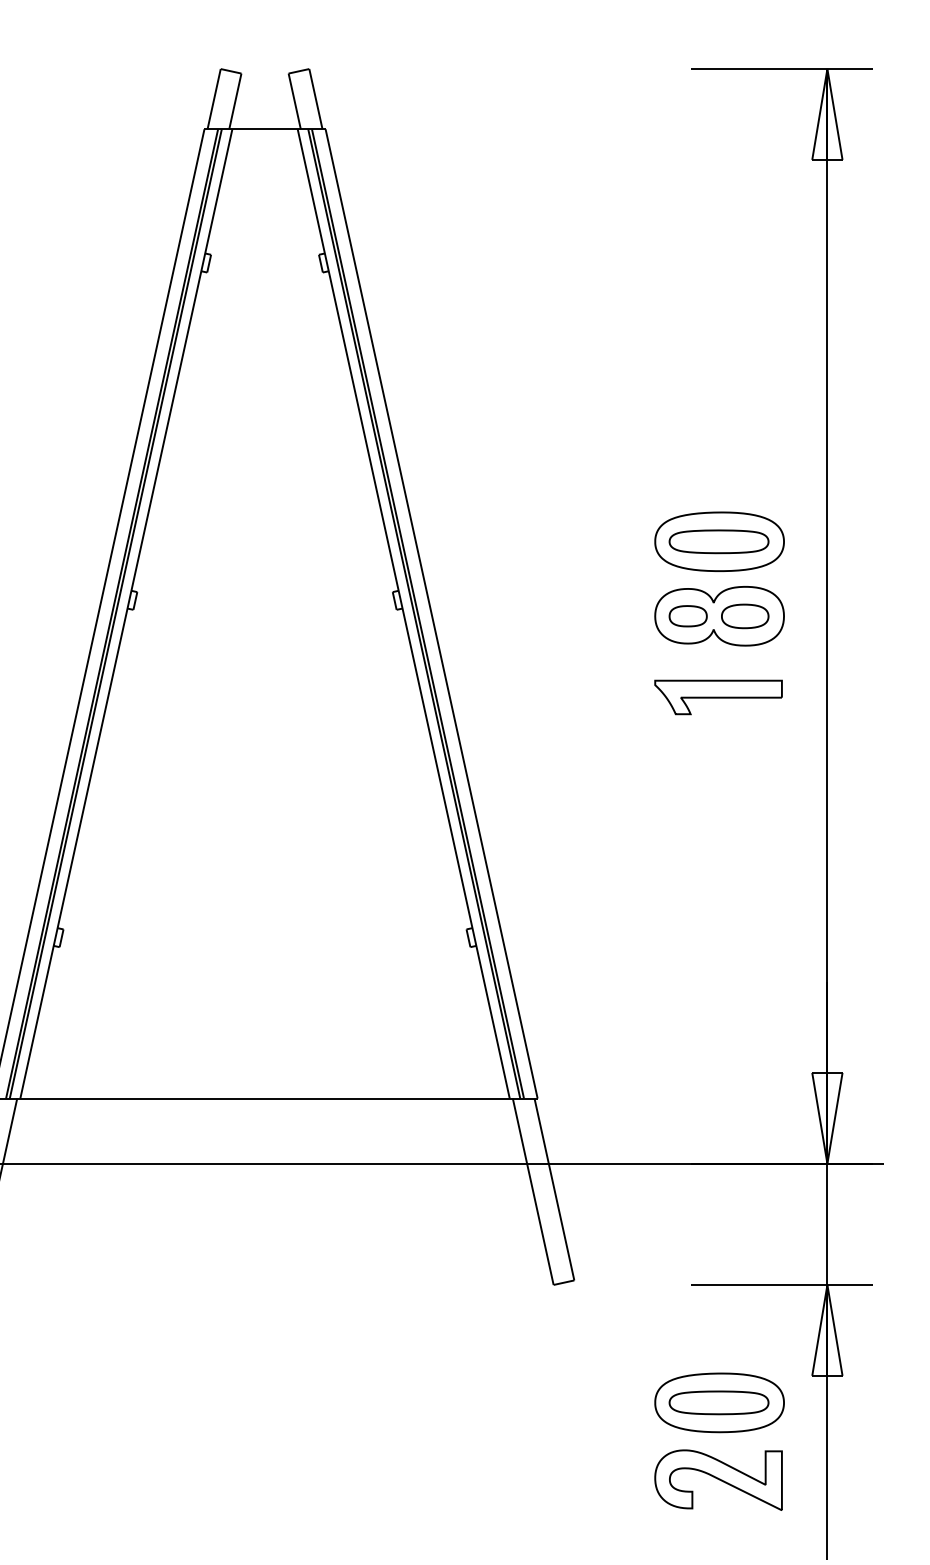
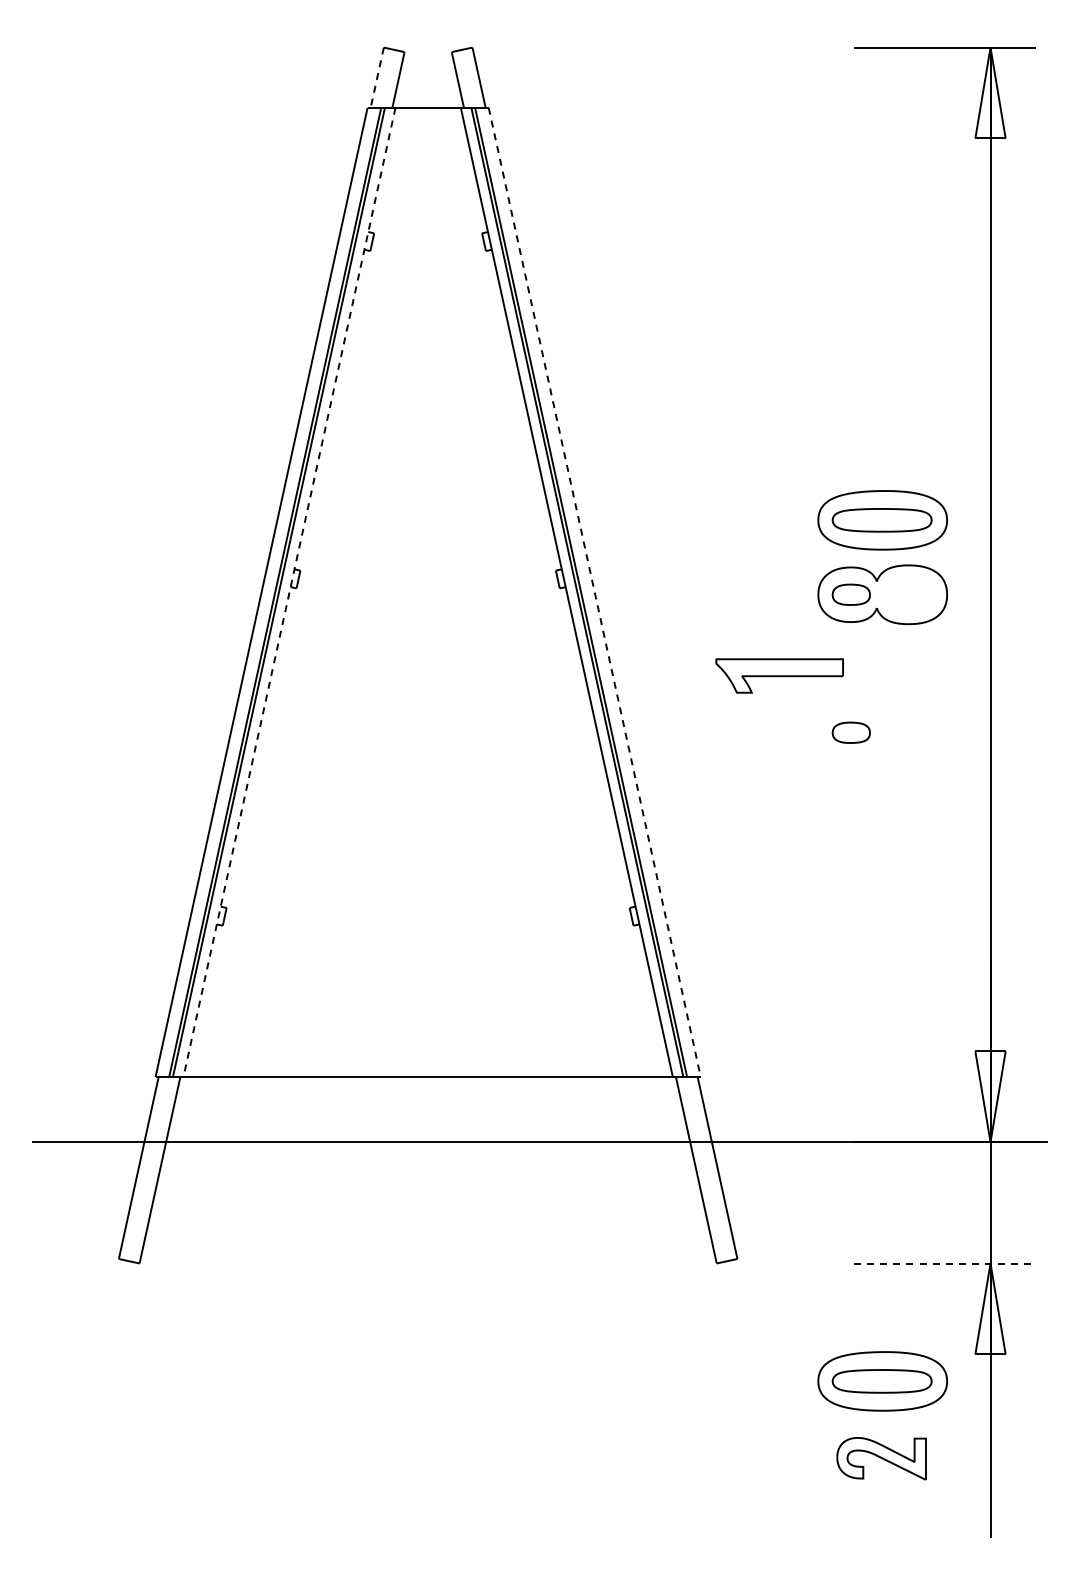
line: (214, 98) -> (377, 77), solid -> dashed
line: (126, 613) -> (289, 592), solid -> dashed
line: (431, 613) -> (594, 592), solid -> dashed
part: (745, 615) -> (908, 594), removed
part: (718, 696) -> (779, 675), moved
part: (687, 753) -> (850, 732), added
line: (782, 1284) -> (945, 1263), solid -> dashed
part: (718, 1479) -> (881, 1458), size x0.7

